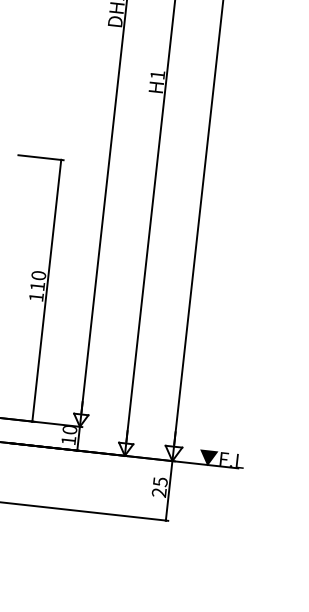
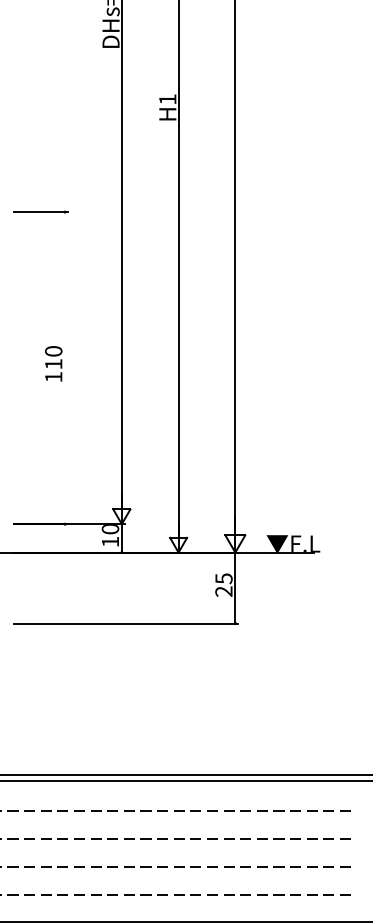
line: (47, 291) -> (65, 368), removed

